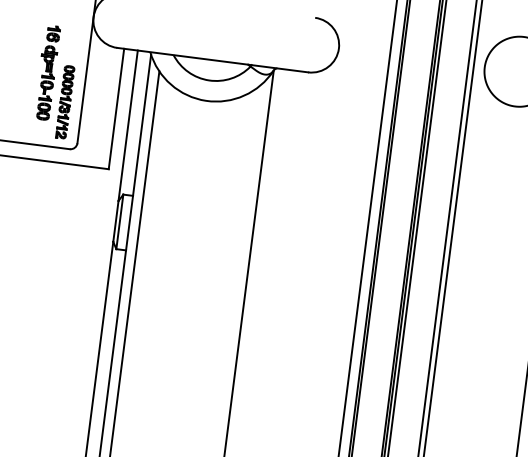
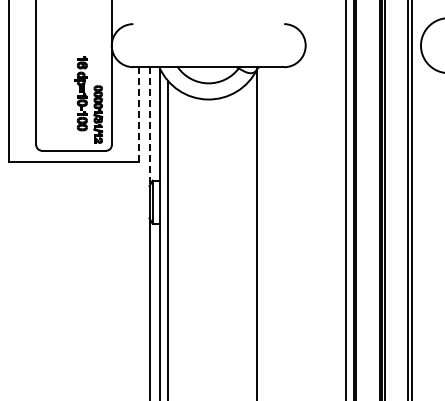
line: (116, 108) -> (138, 114), solid -> dashed
line: (128, 126) -> (149, 127), solid -> dashed

